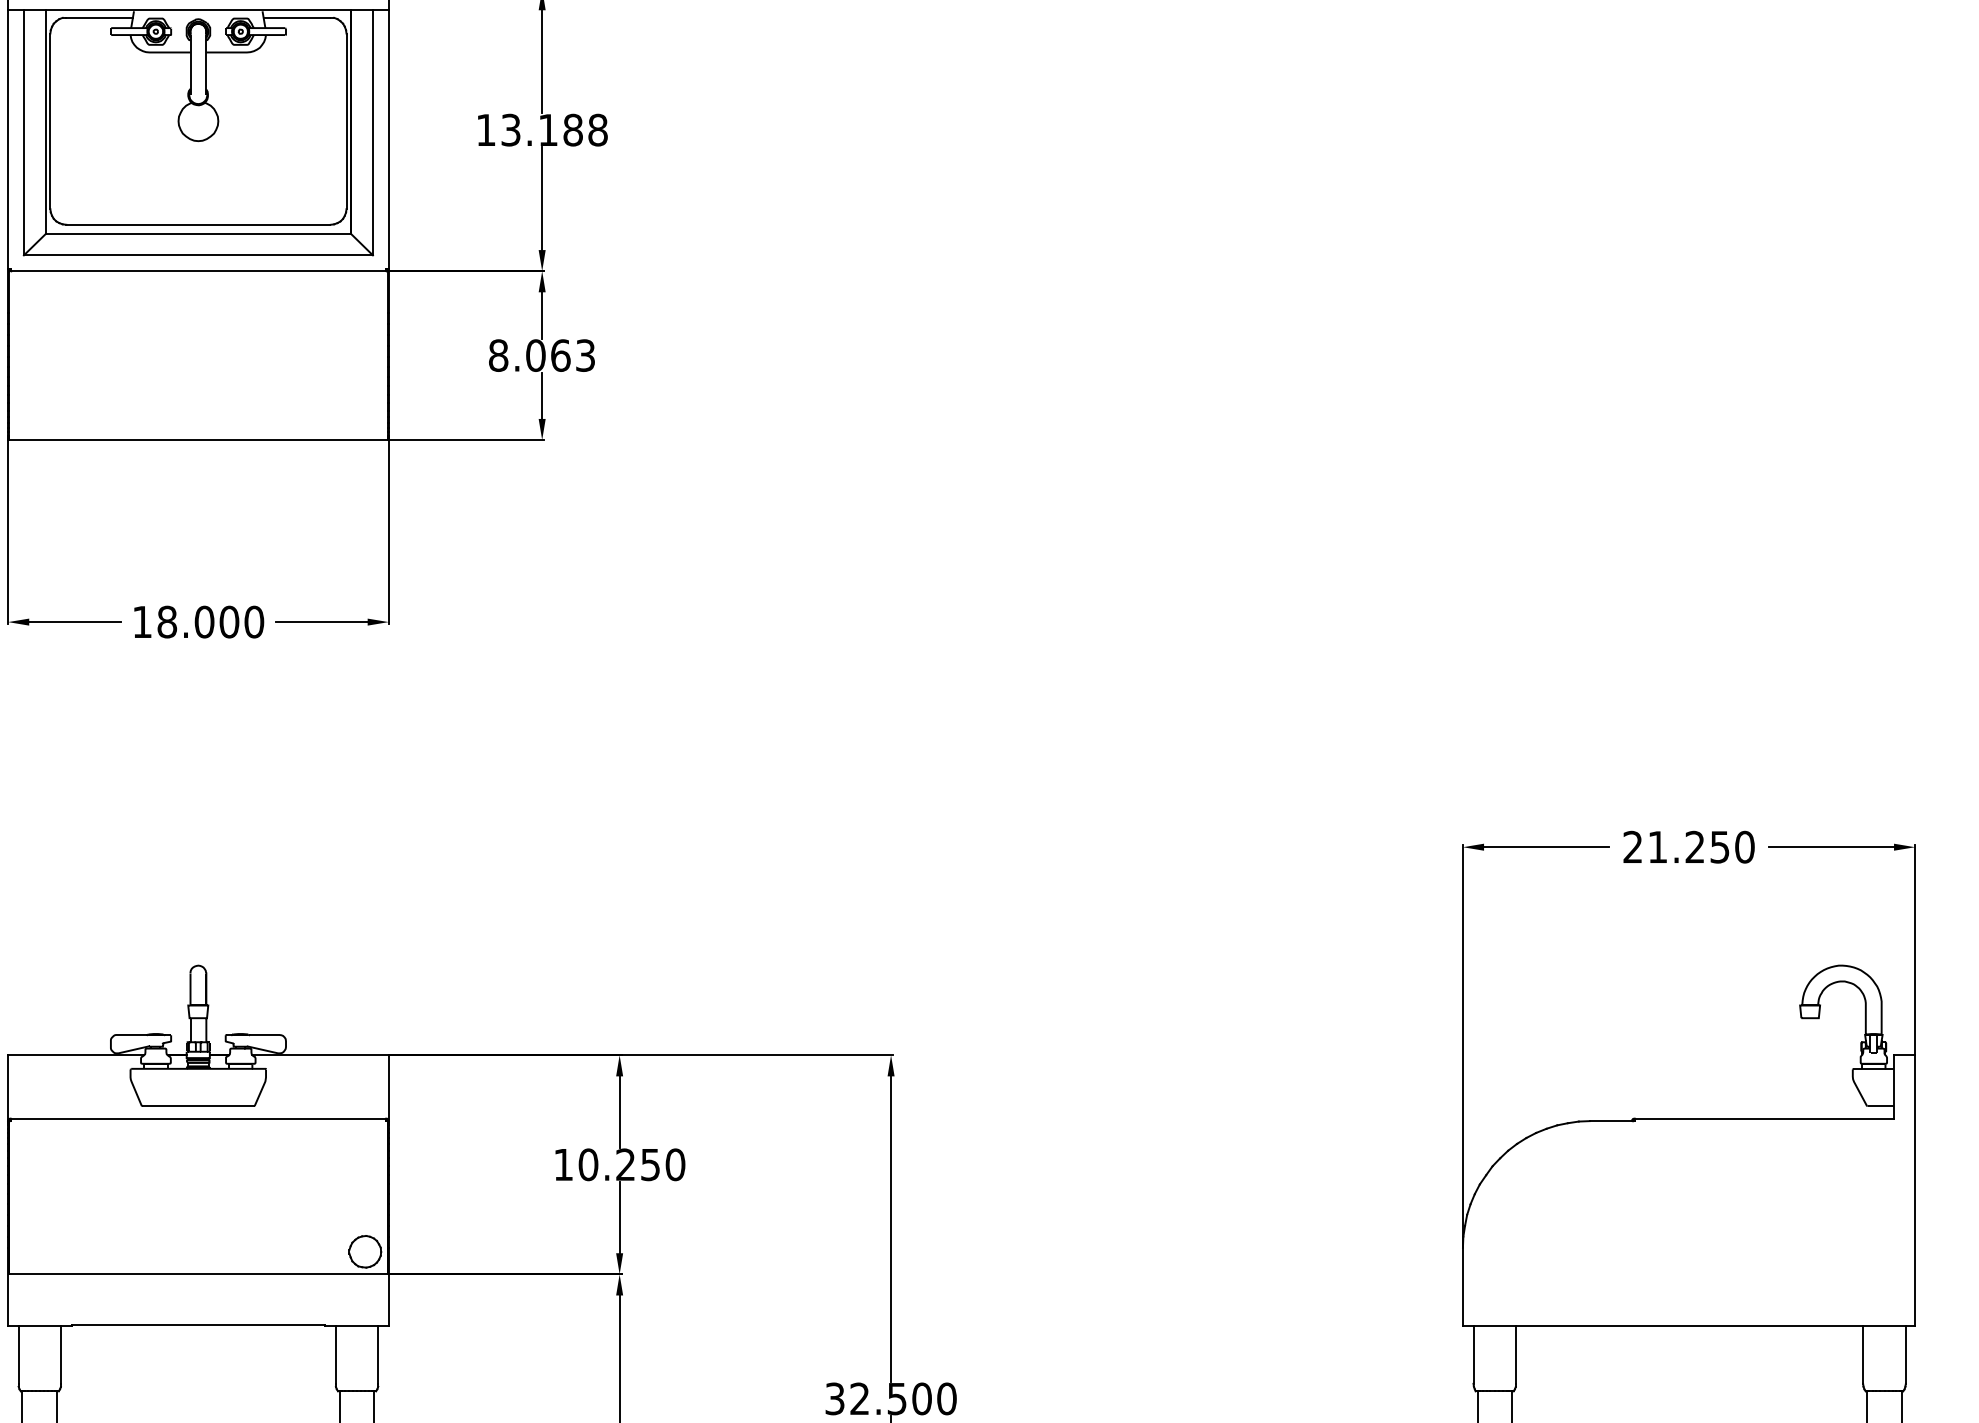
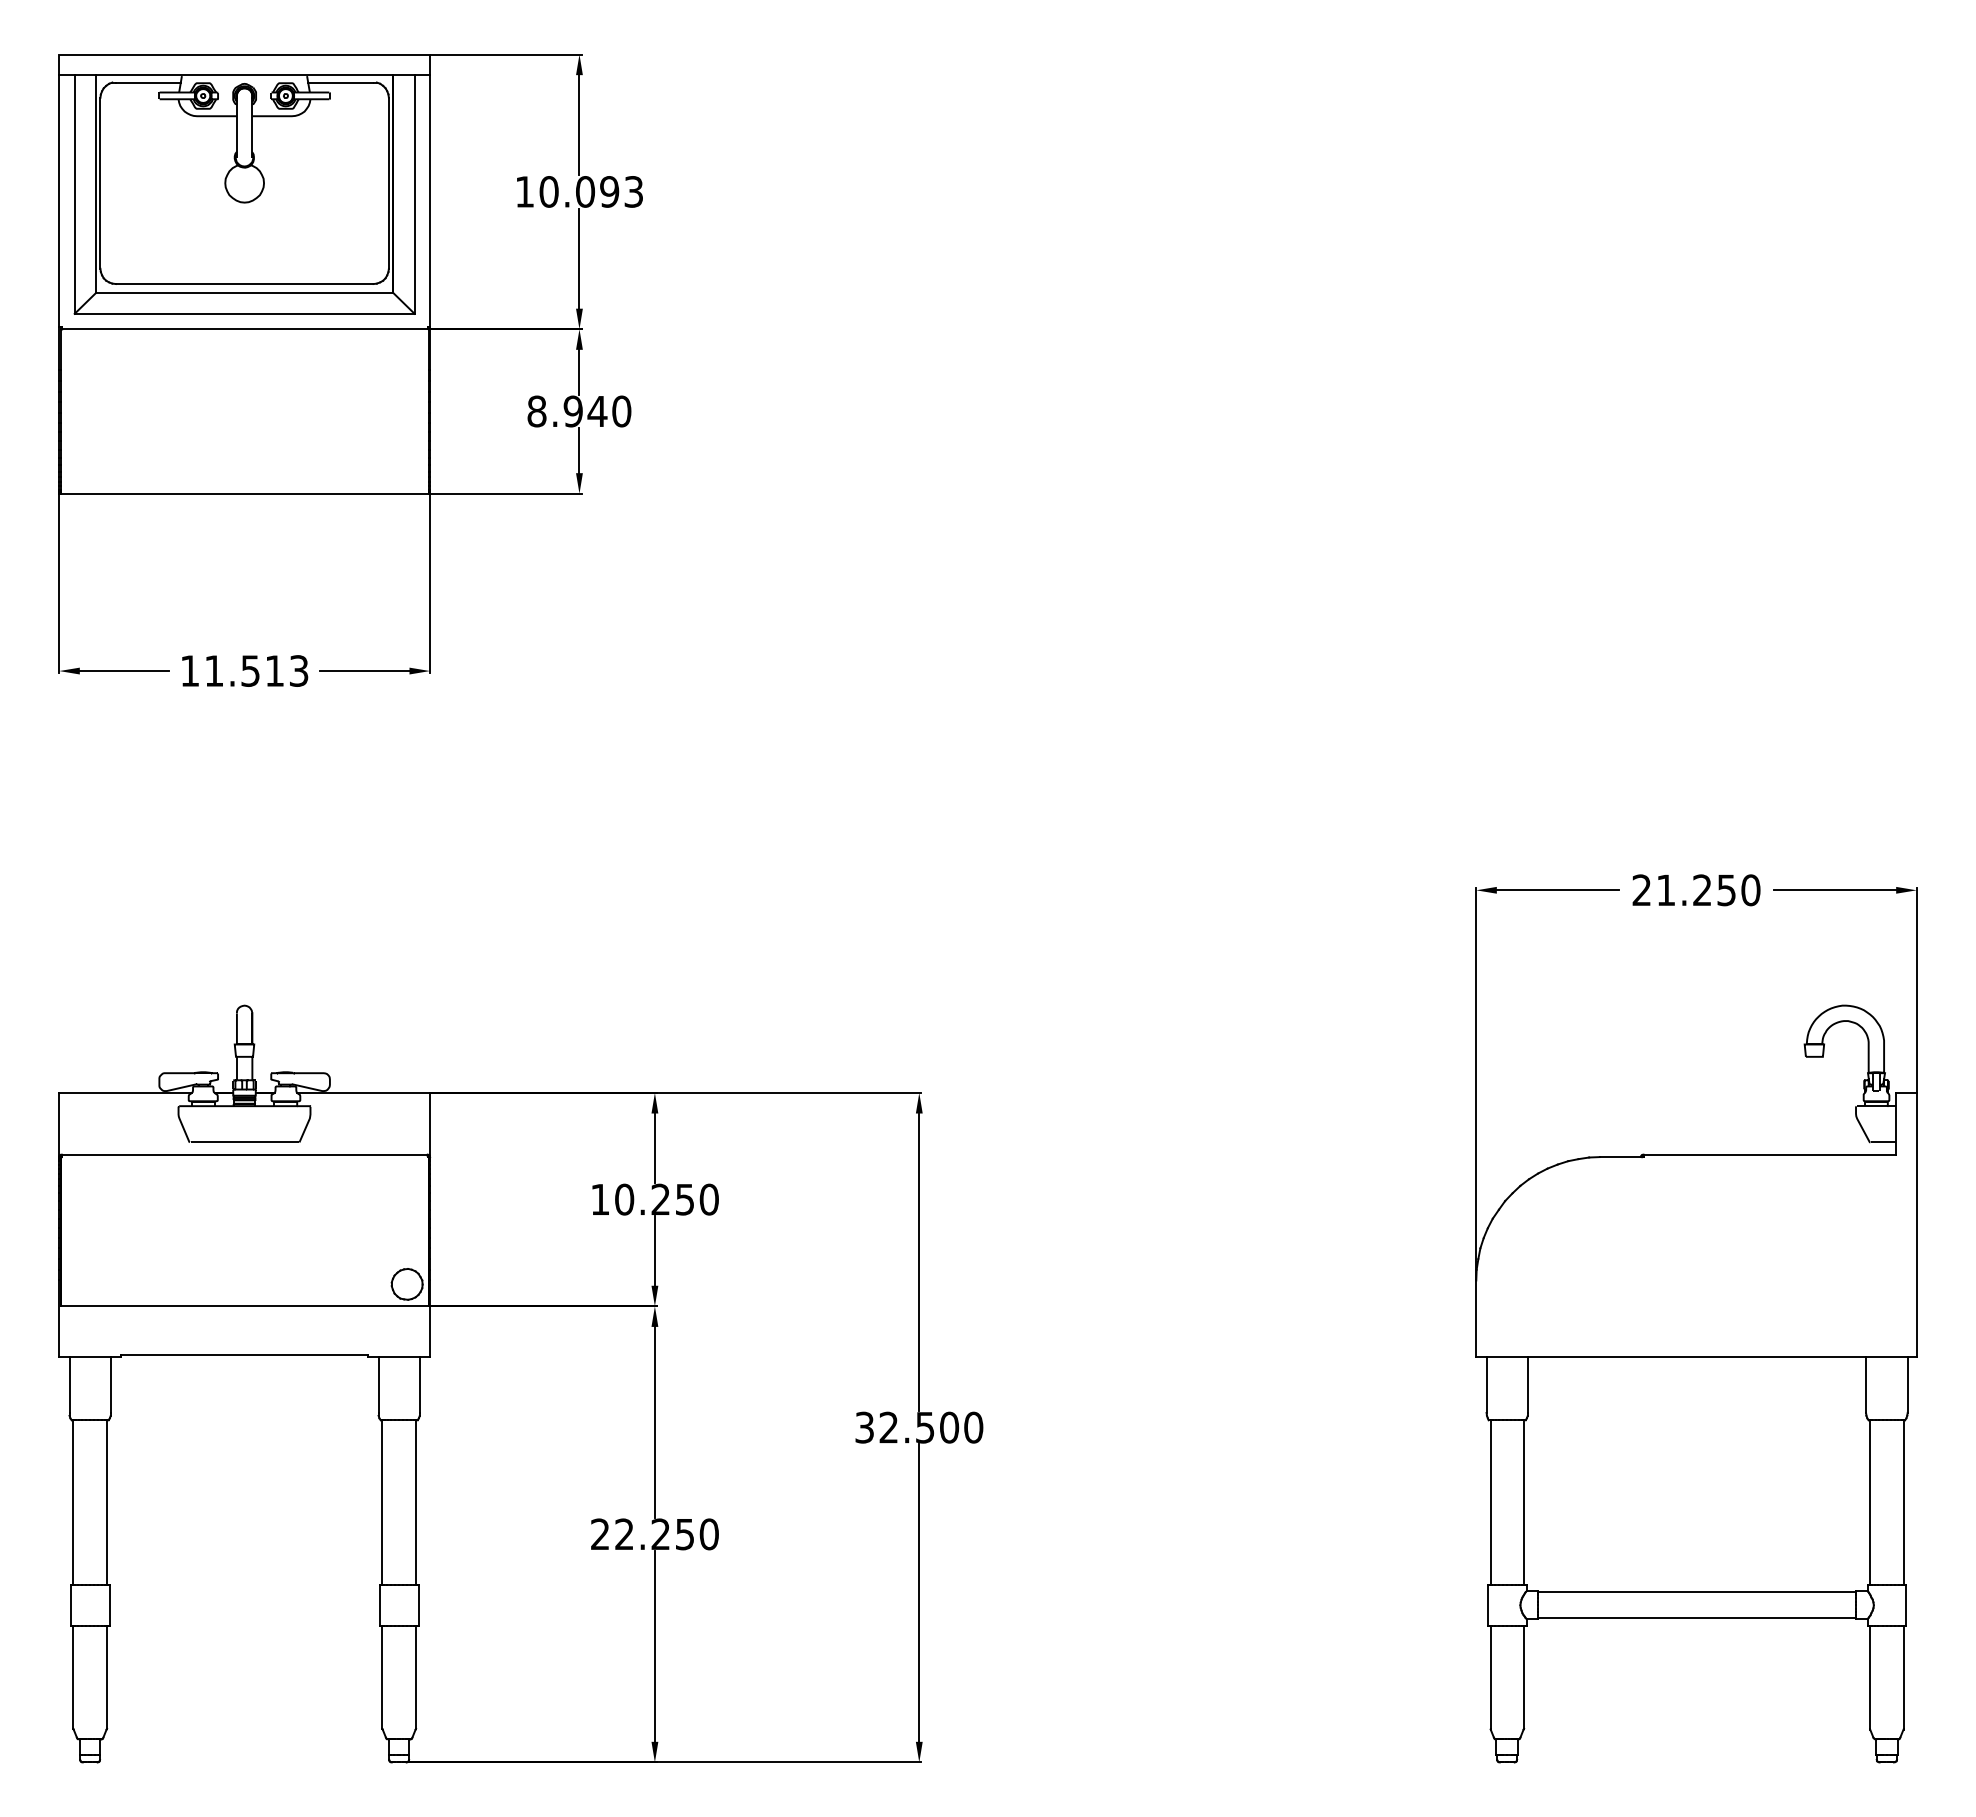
text: (554, 129) -> (591, 191), 13.188 -> 10.093
text: (560, 355) -> (597, 411), 8.063 -> 8.940
text: (210, 621) -> (256, 670), 18.000 -> 11.513

